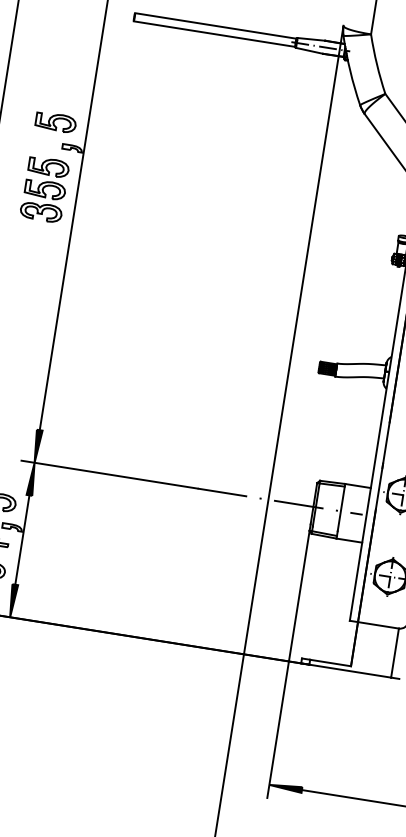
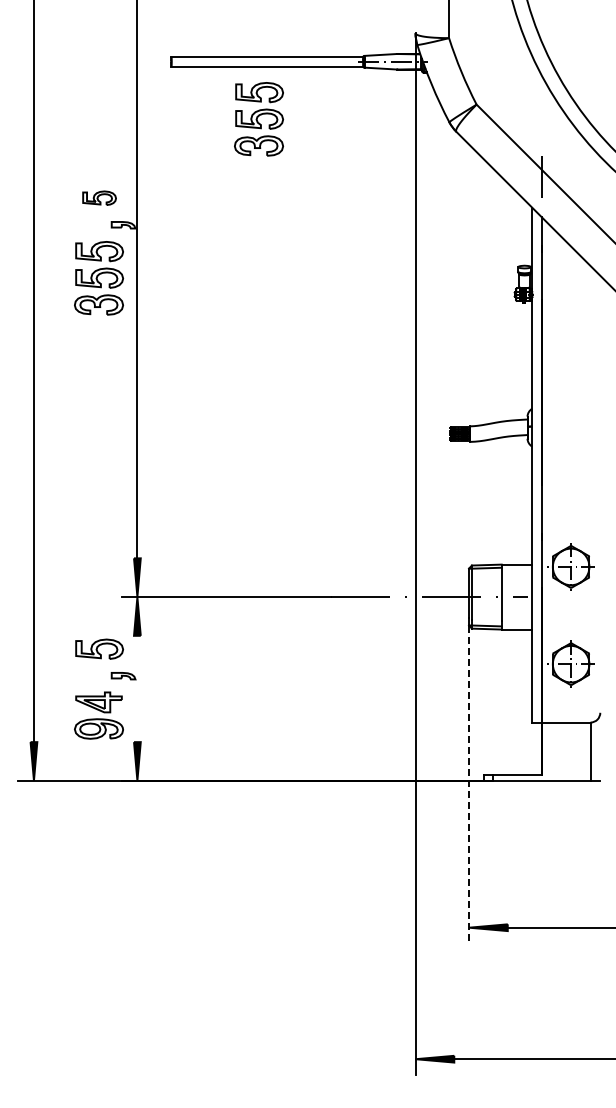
part: (200, 77) -> (259, 119), added
part: (55, 121) -> (99, 197), size x0.7
line: (22, 539) -> (137, 688), removed
line: (288, 664) -> (469, 784), solid -> dashed

